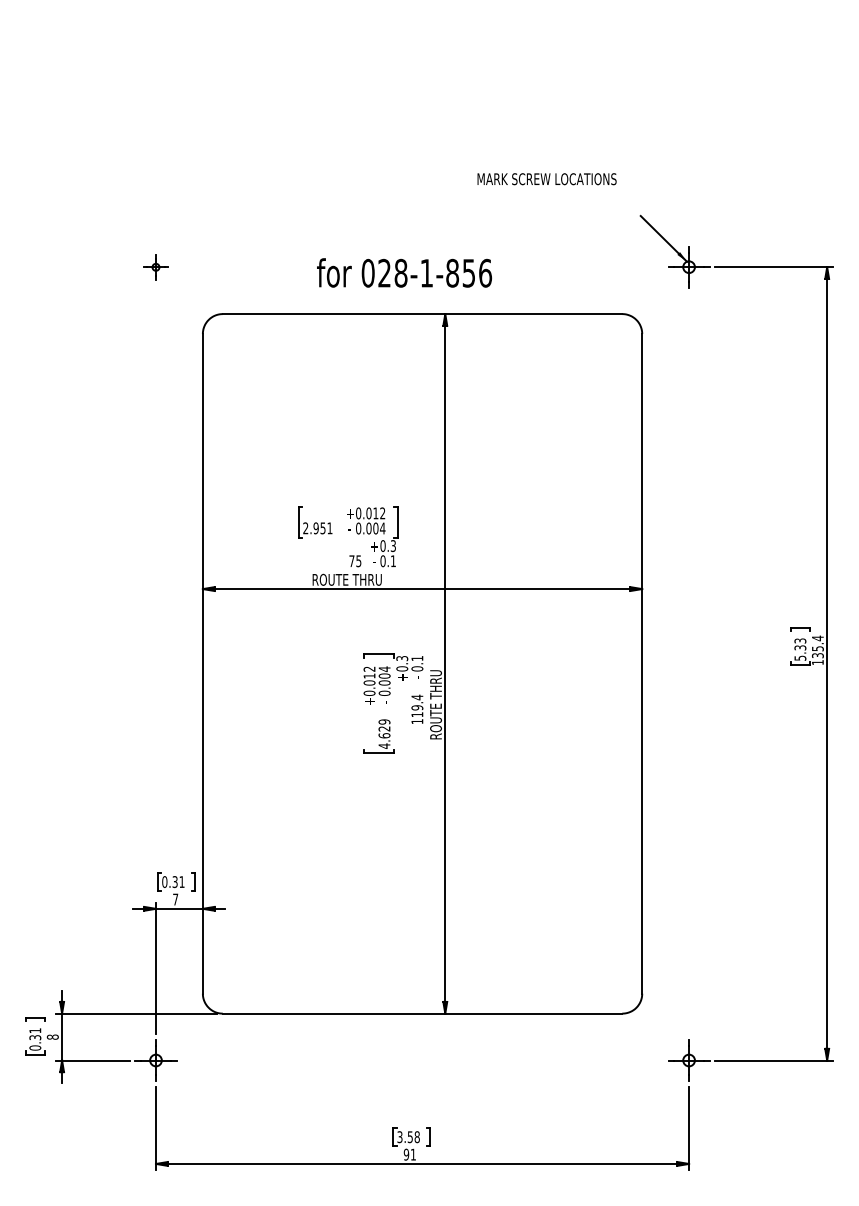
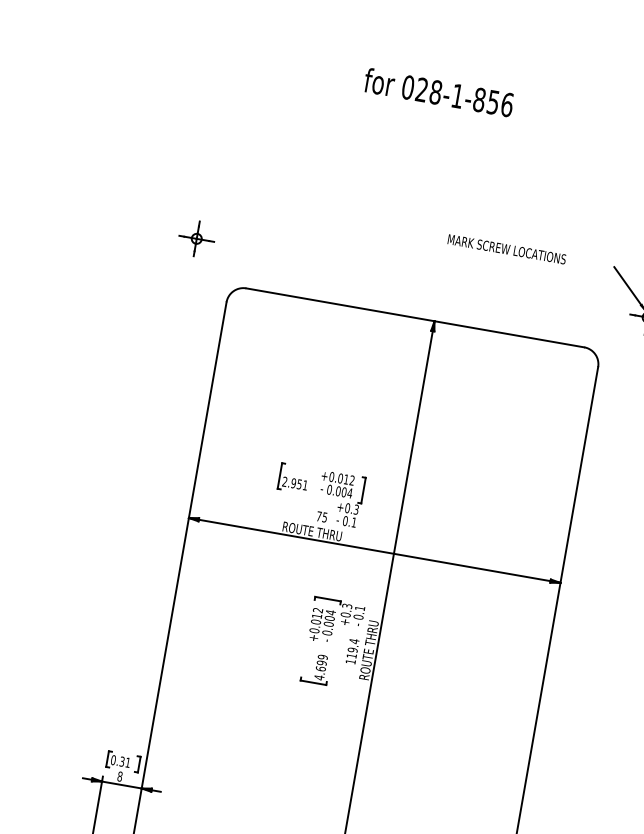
text: (546, 179) -> (506, 249), moved
part: (155, 267) -> (196, 239), size x1.67
text: (404, 272) -> (438, 92), moved
text: (384, 728) -> (321, 662), 4.629 -> 4.699
text: (175, 899) -> (119, 776), 7 -> 8

